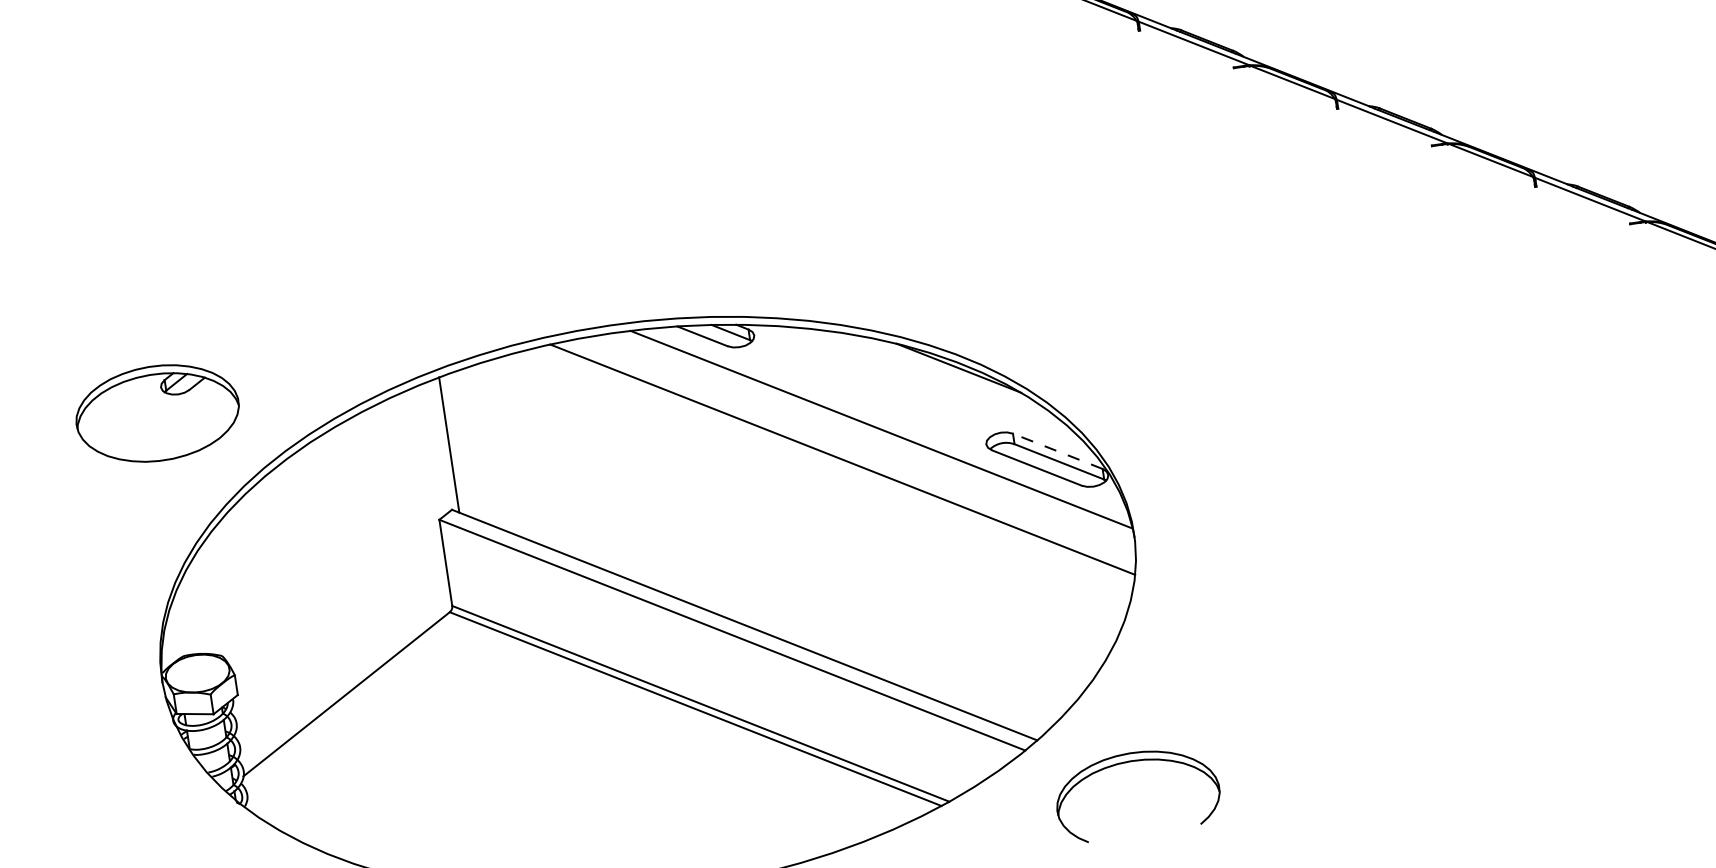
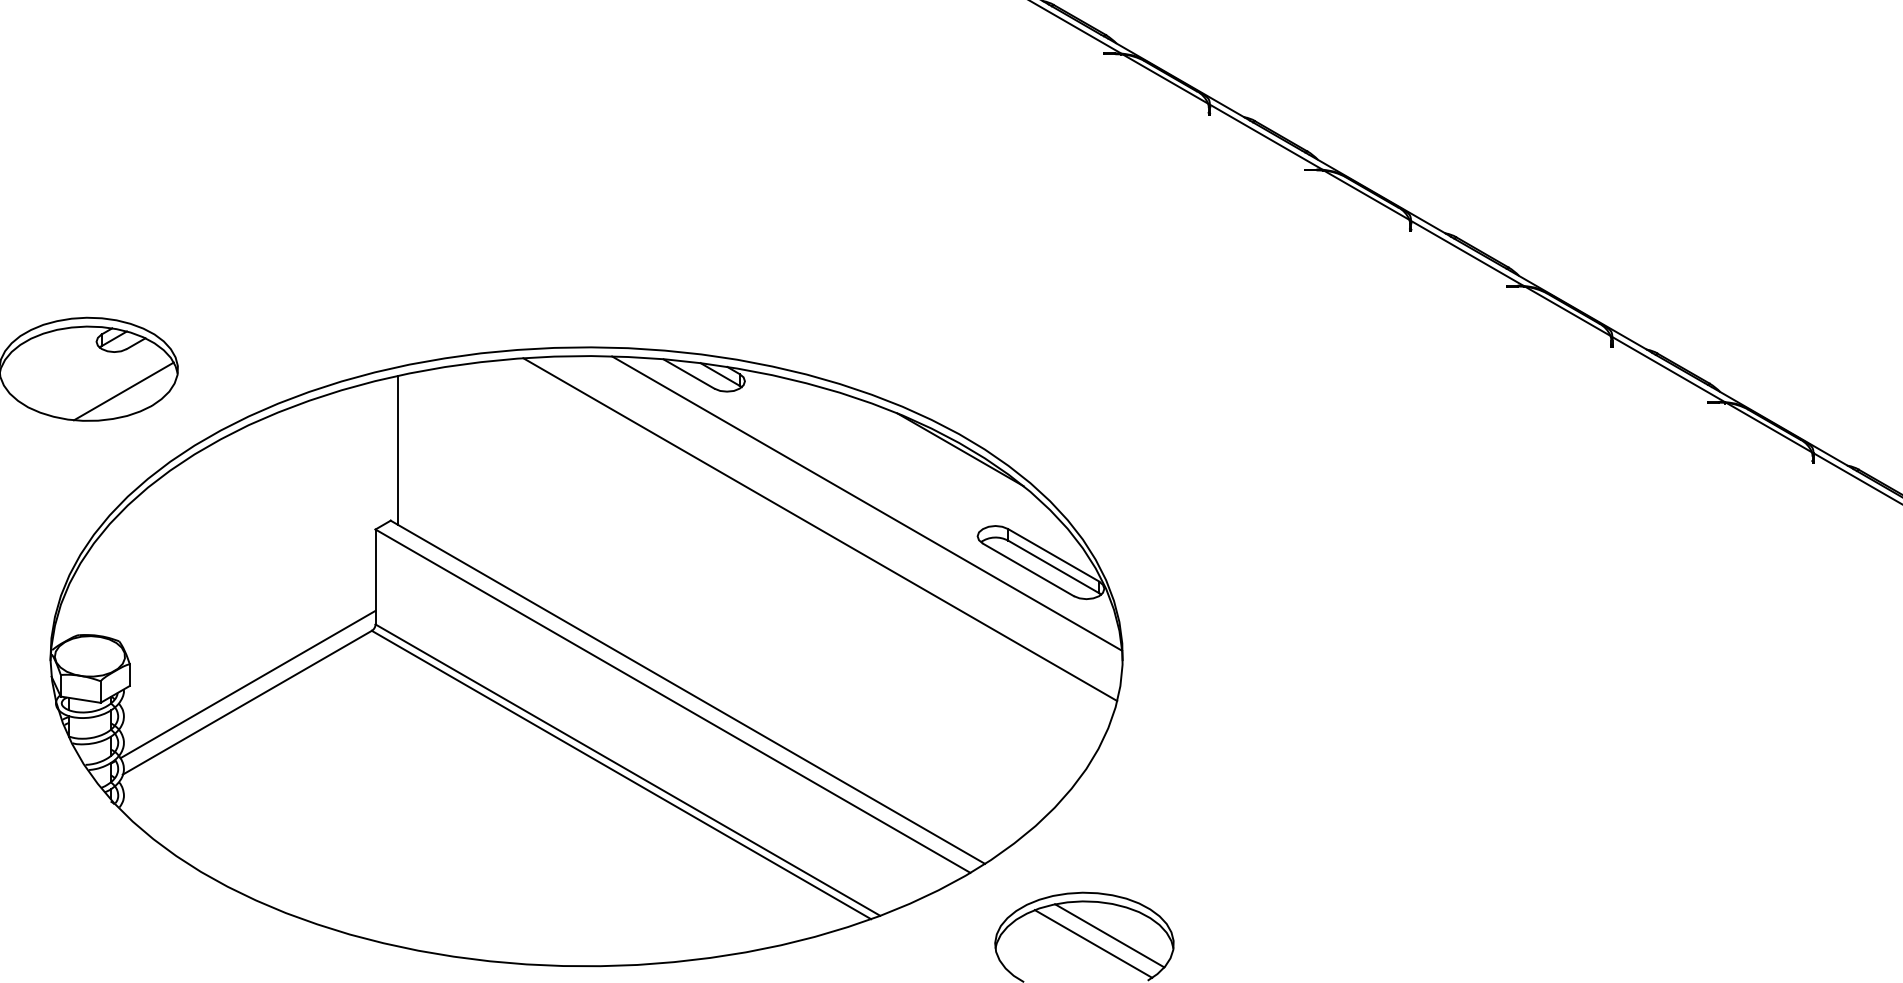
line: (192, 428) -> (123, 391), added
line: (1057, 451) -> (1053, 555), dashed -> solid
line: (344, 677) -> (247, 684), added
line: (1159, 788) -> (1109, 935), added
line: (1146, 797) -> (1093, 943), added

